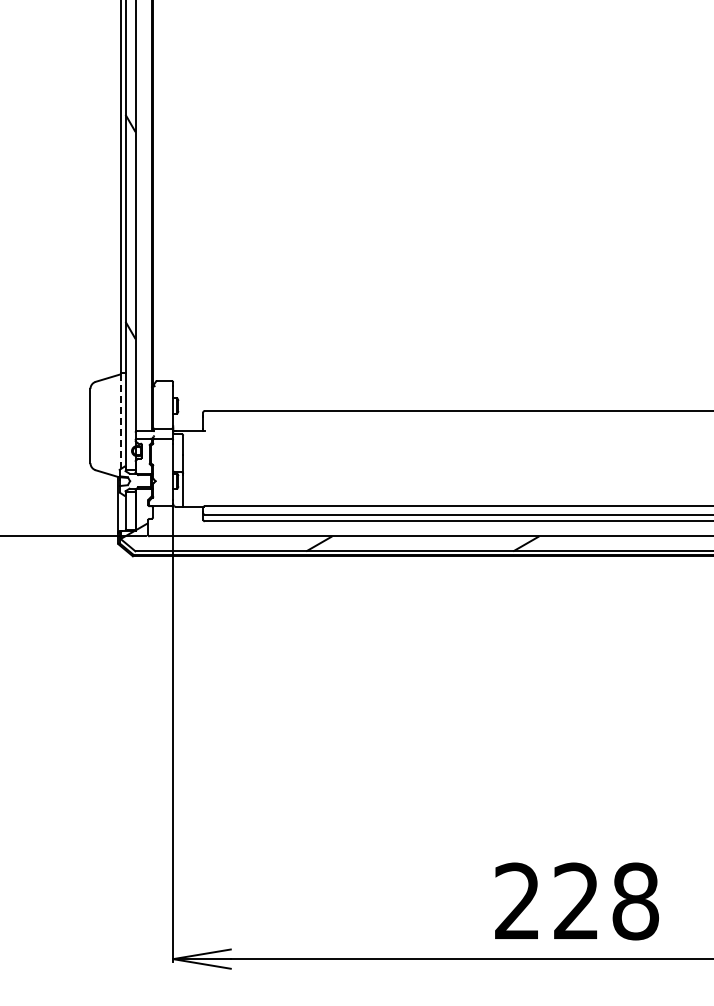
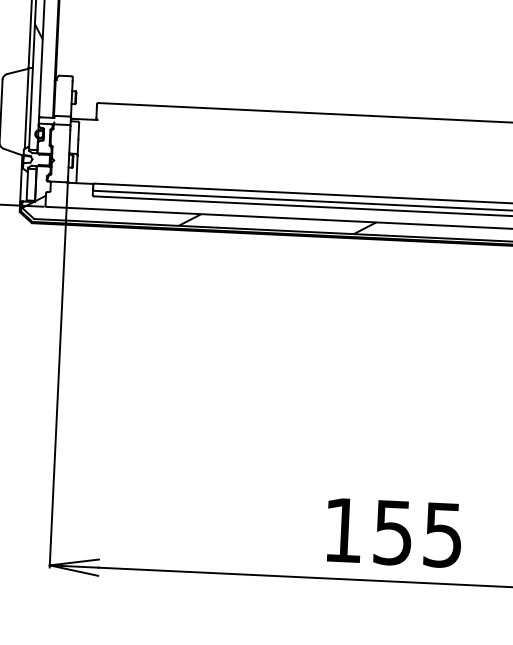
line: (120, 421) -> (26, 108), dashed -> solid
text: (577, 901) -> (394, 532), 228 -> 155

